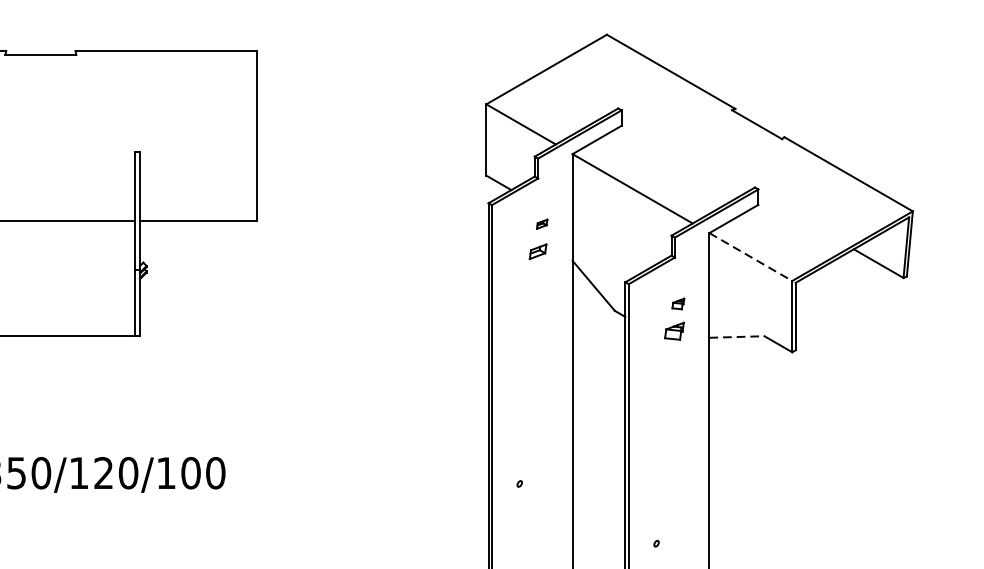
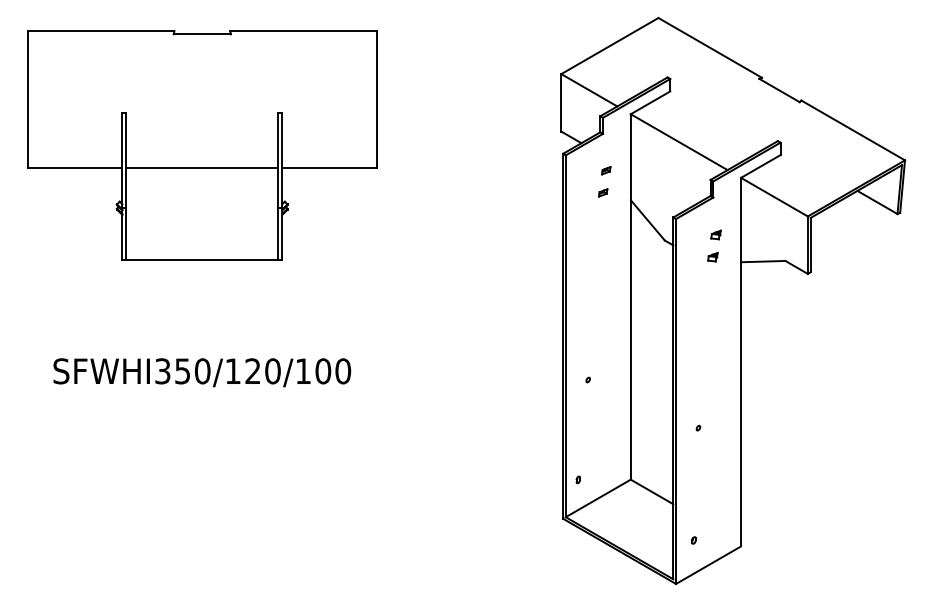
part: (538, 251) -> (603, 192), size x0.62
line: (750, 257) -> (774, 197), dashed -> solid
part: (673, 331) -> (712, 257), size x0.62
line: (737, 336) -> (763, 261), dashed -> solid

